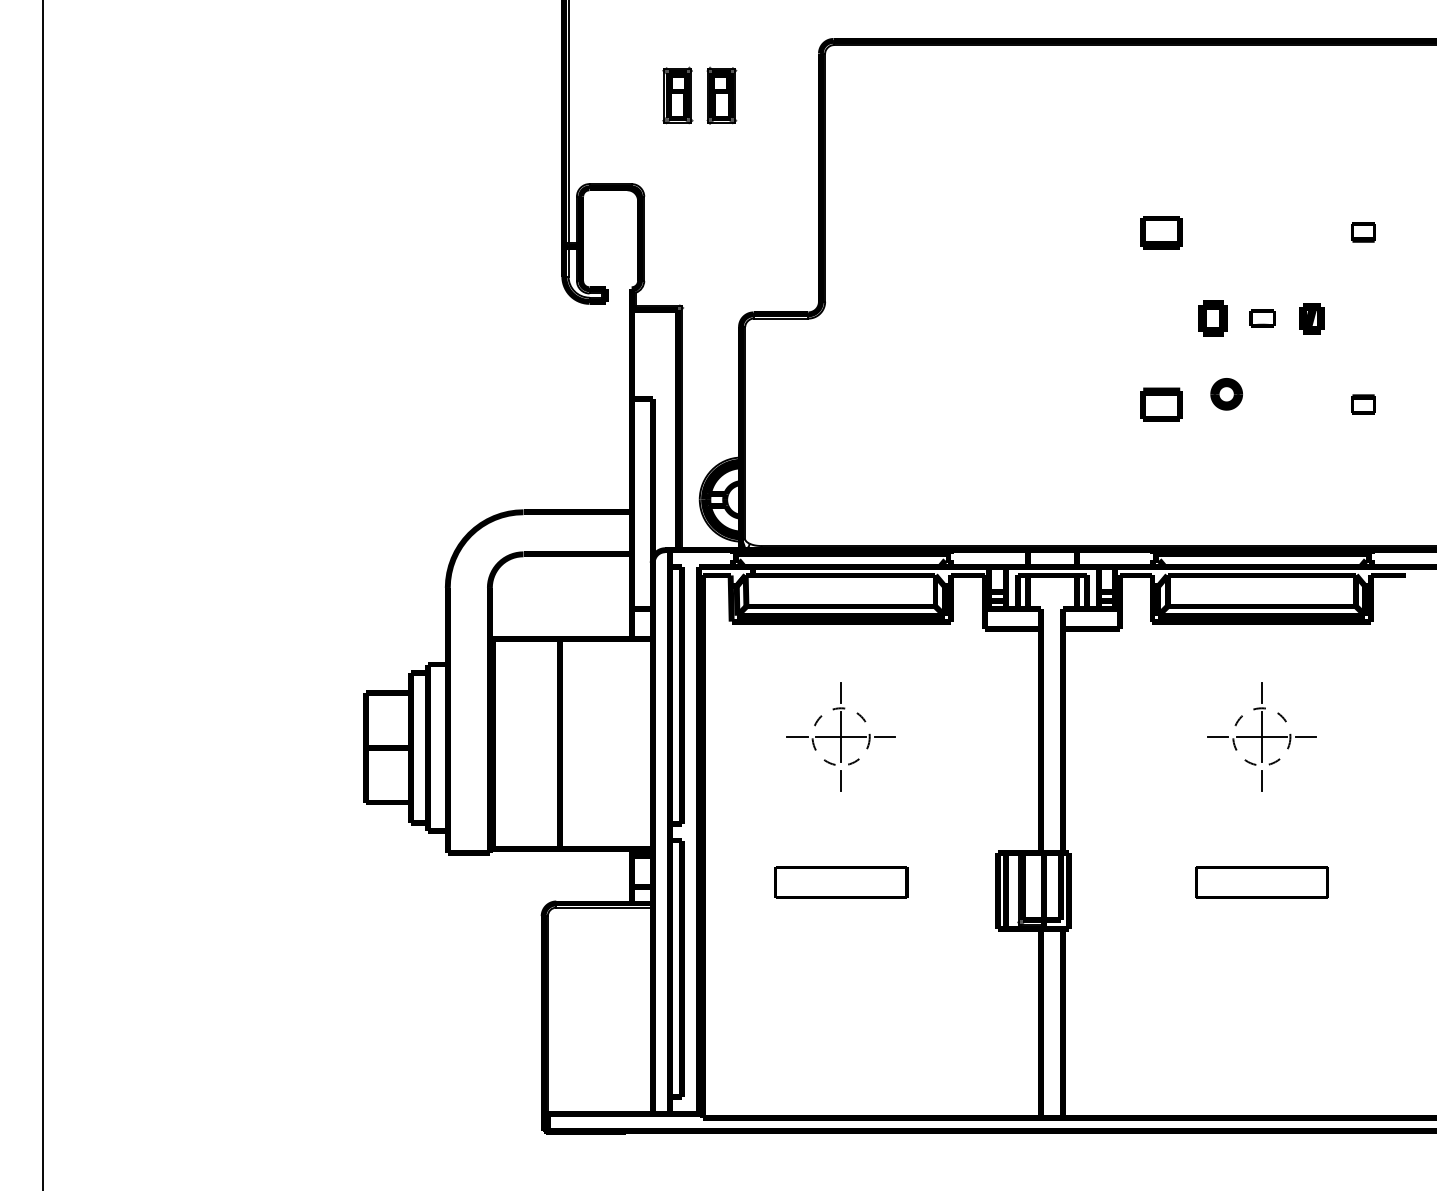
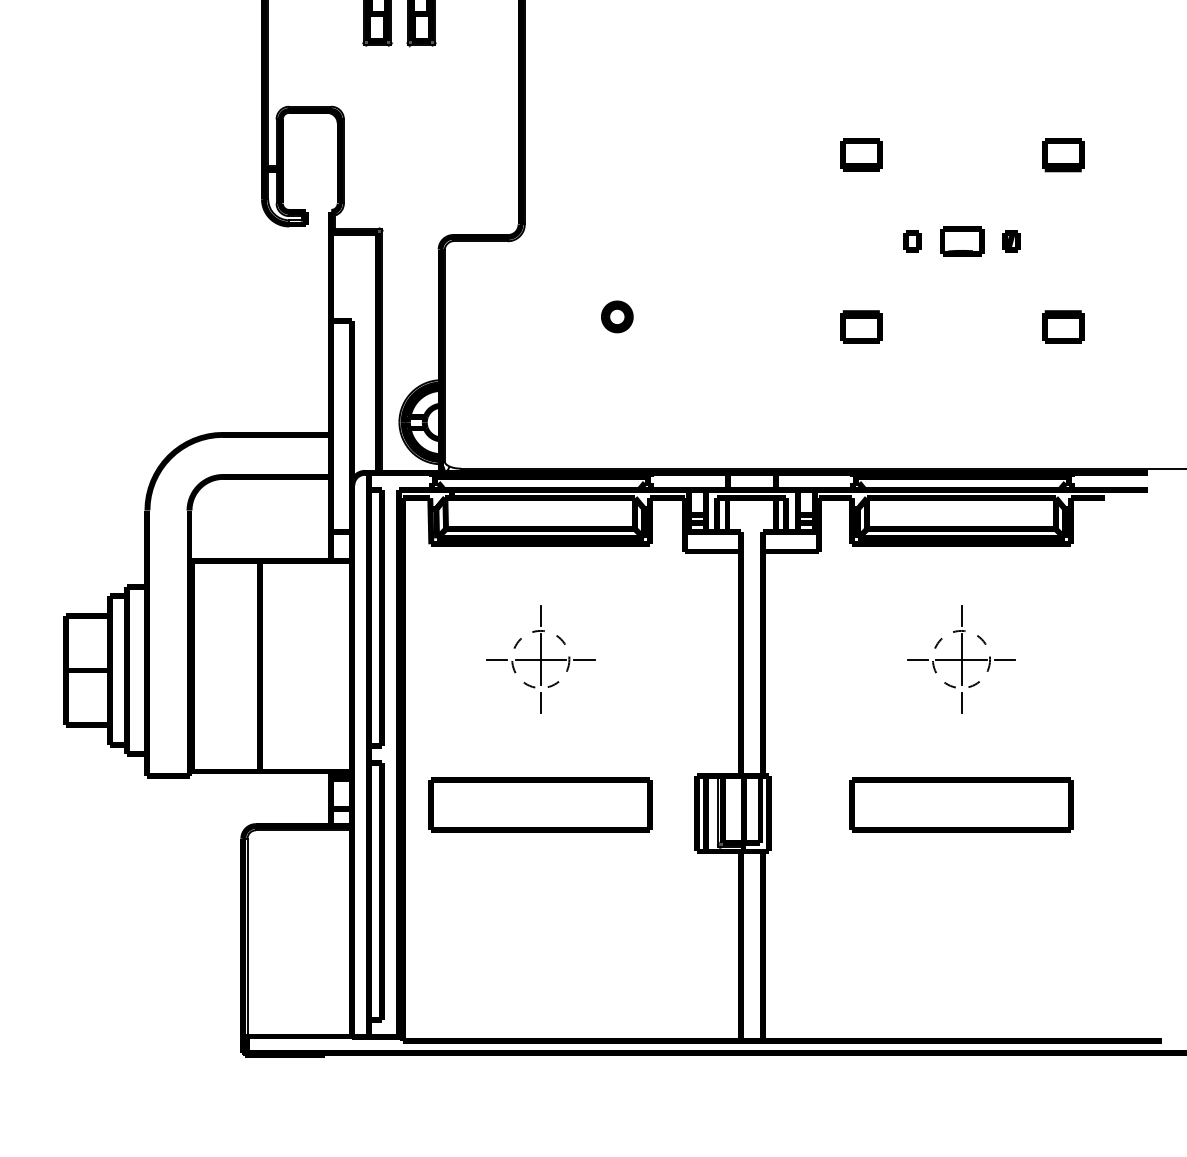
part: (1363, 232) -> (1063, 155), size x1.67
part: (1213, 318) -> (913, 241), size x0.62
part: (1262, 318) -> (962, 241), size x1.67
part: (1312, 318) -> (1012, 241), size x0.71
part: (1226, 394) -> (617, 317), moved
part: (1363, 404) -> (1063, 327), size x1.67
part: (841, 882) -> (541, 805), size x1.67
part: (1261, 882) -> (961, 805), size x1.67

